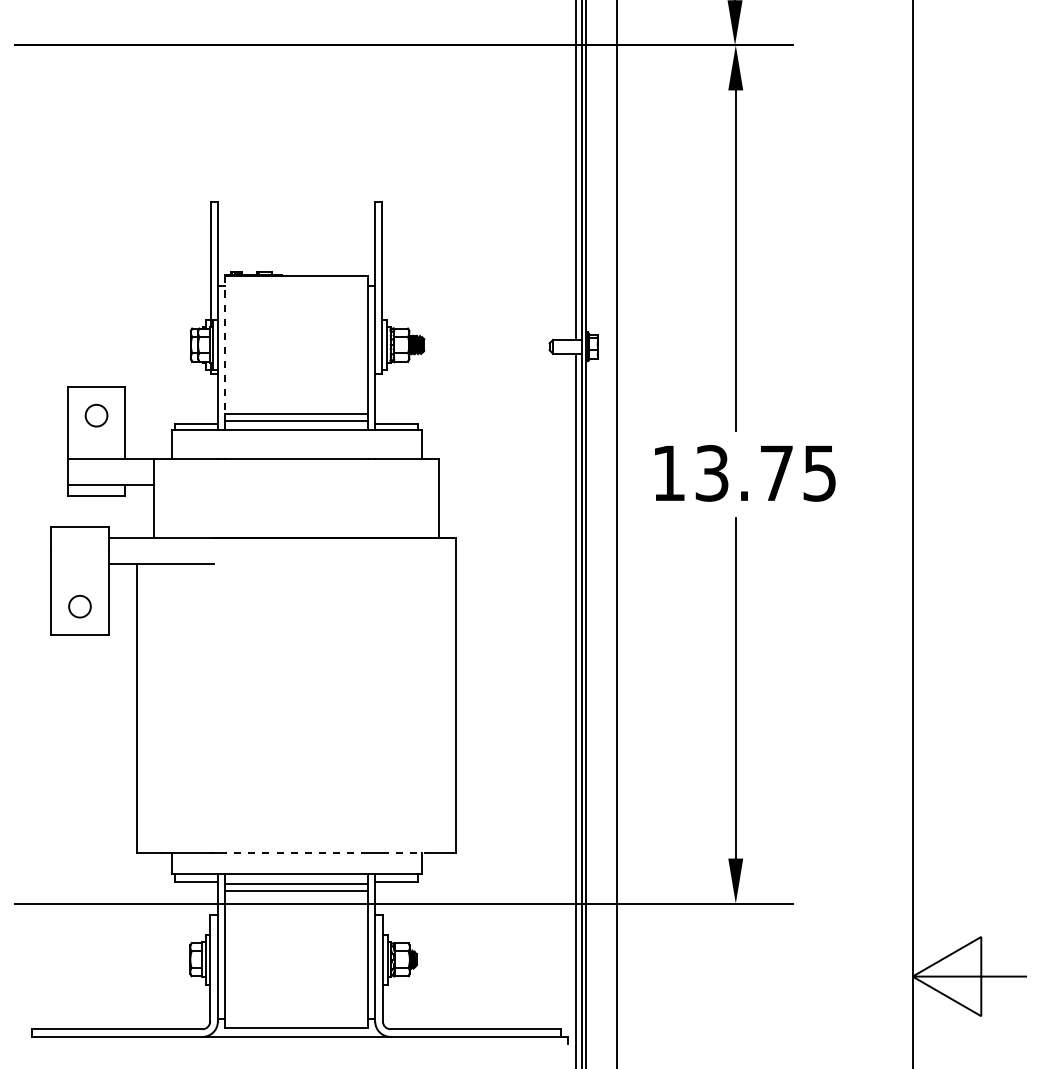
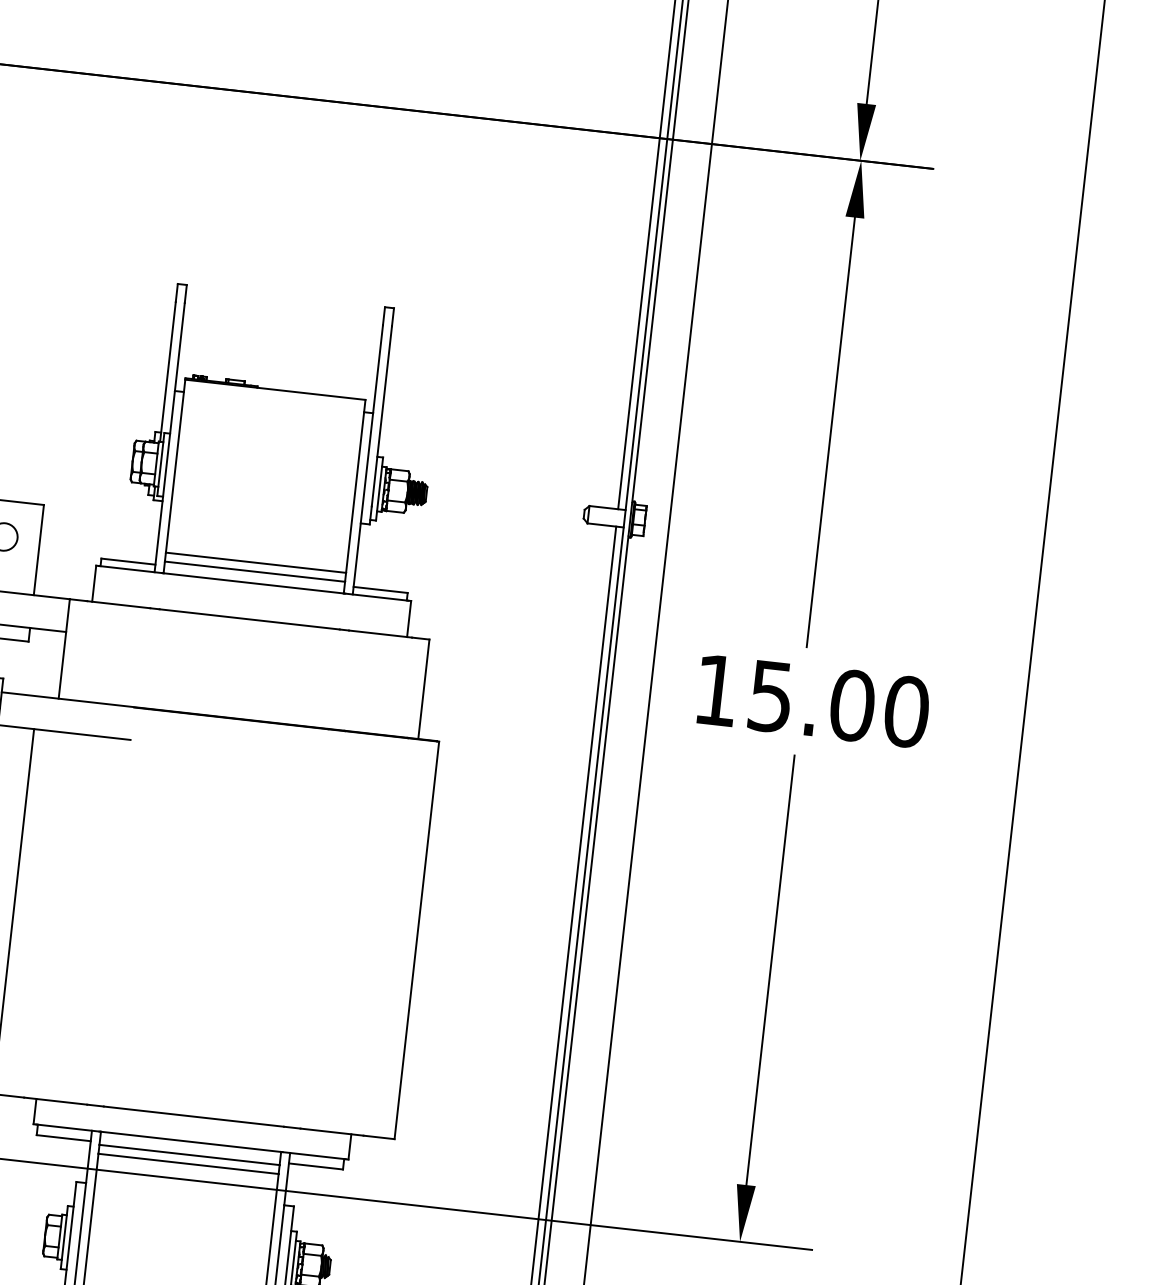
line: (225, 345) -> (176, 466), dashed -> solid
text: (766, 473) -> (839, 704), 13.75 -> 15.00
line: (296, 853) -> (193, 1116), dashed -> solid
line: (405, 853) -> (331, 1132), dashed -> solid

